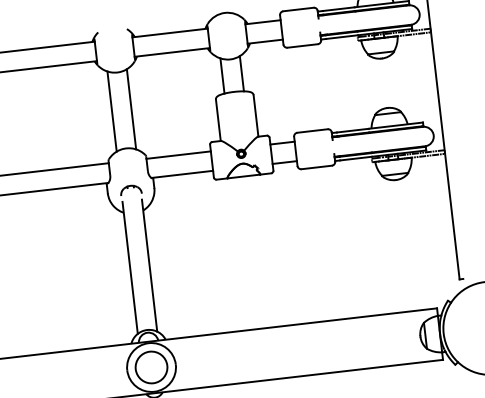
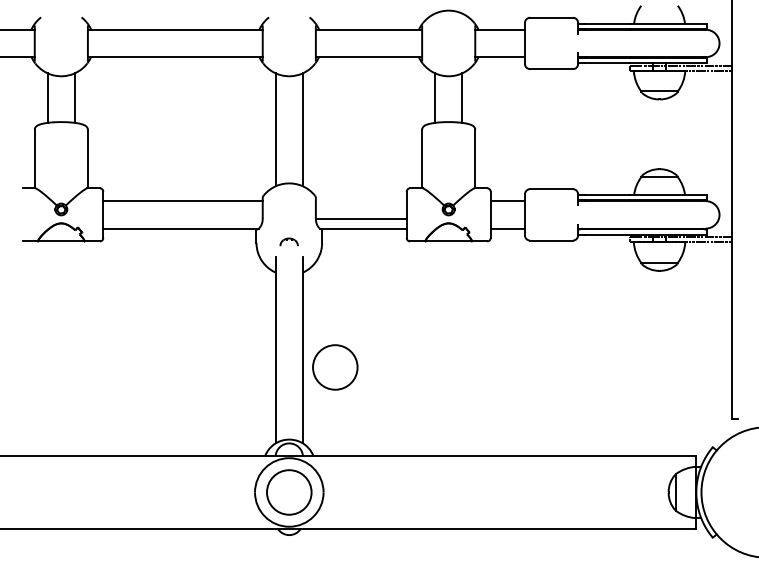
line: (178, 155) -> (360, 219), moved
part: (130, 189) -> (288, 241), size x0.6
circle: (174, 275) -> (335, 367), added

